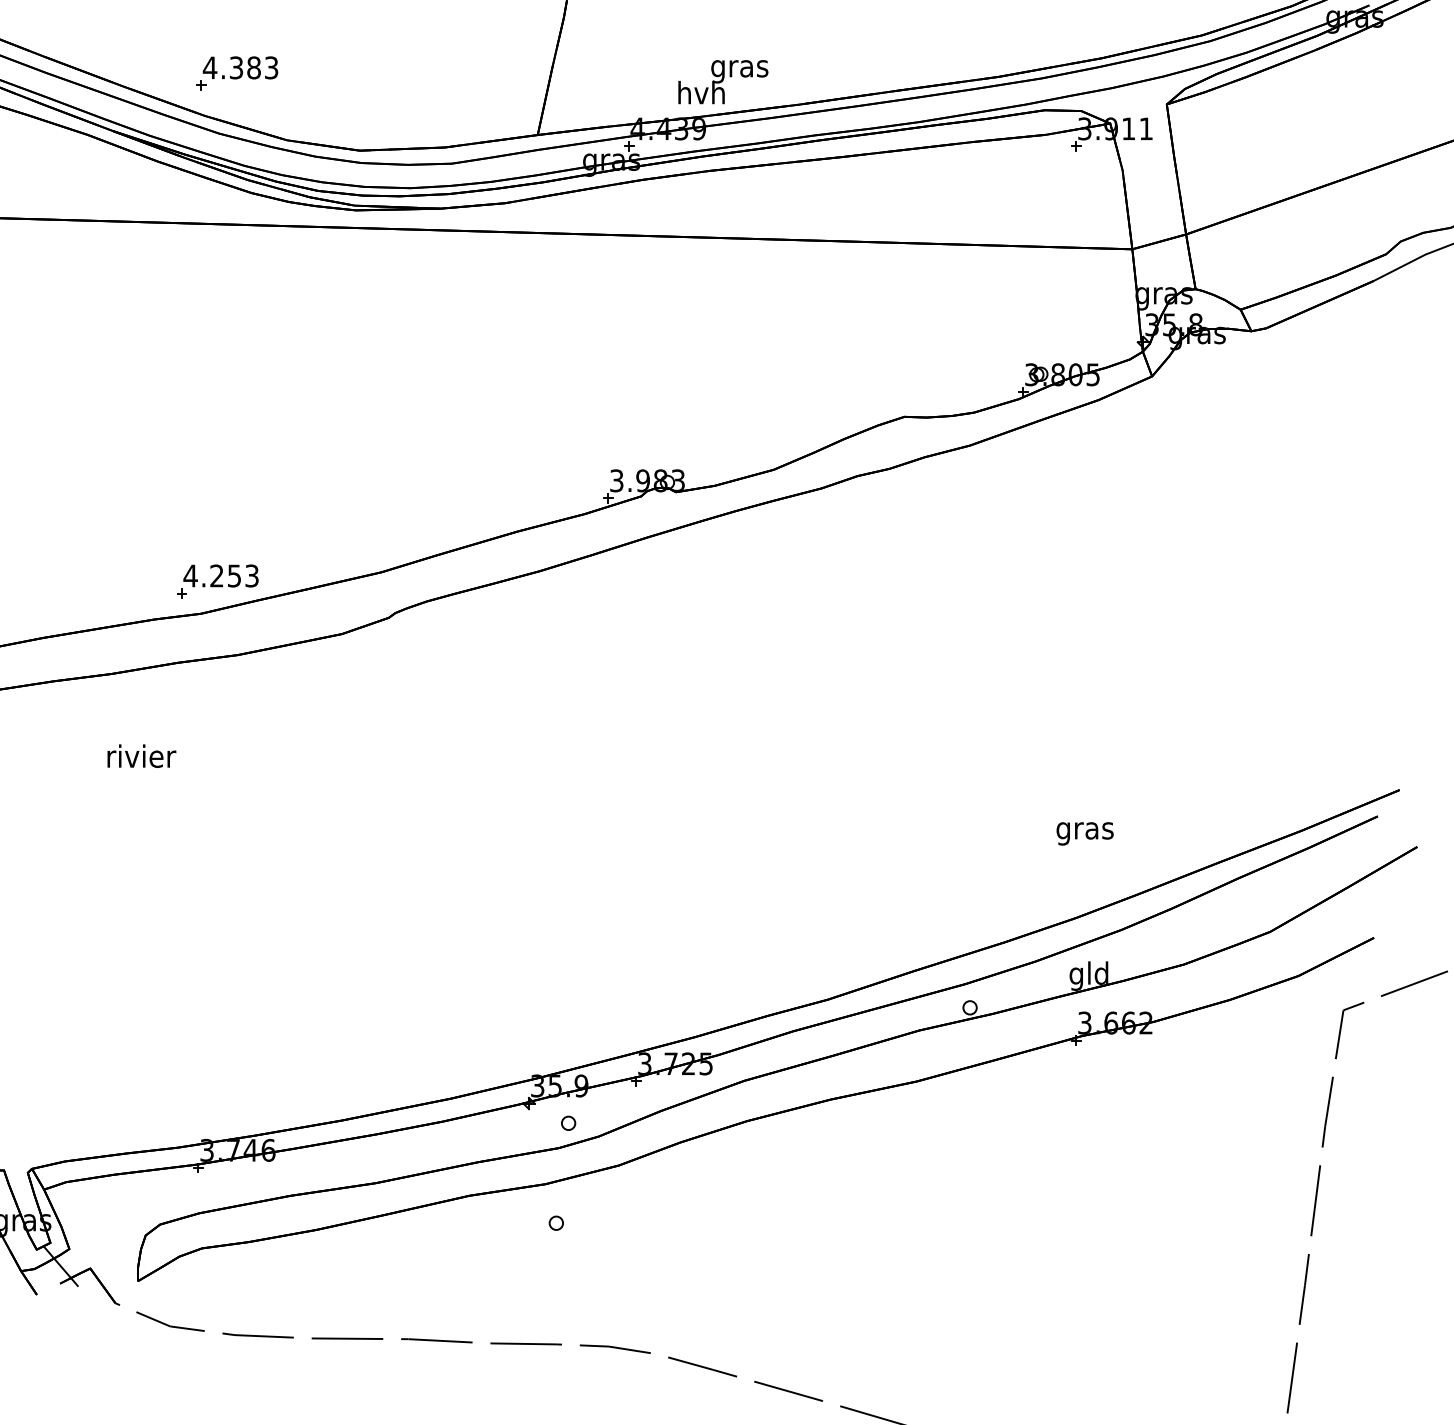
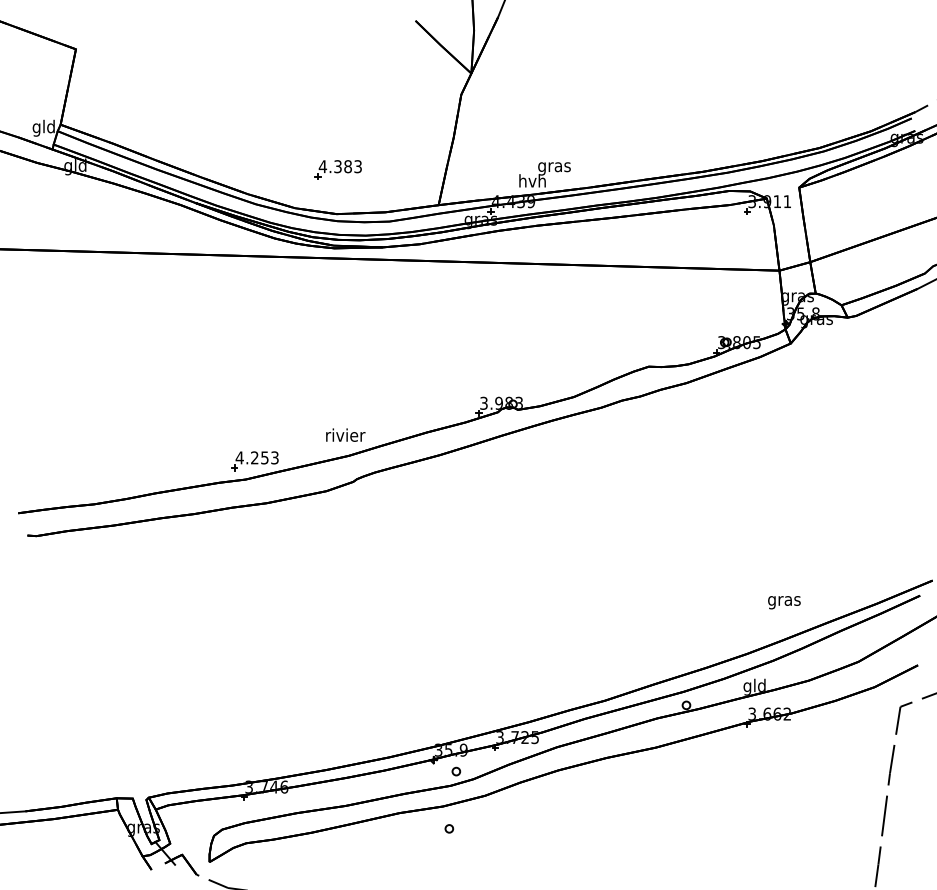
part: (235, 72) -> (337, 169), moved
text: (141, 755) -> (345, 434), moved
text: (1085, 833) -> (784, 602), moved

